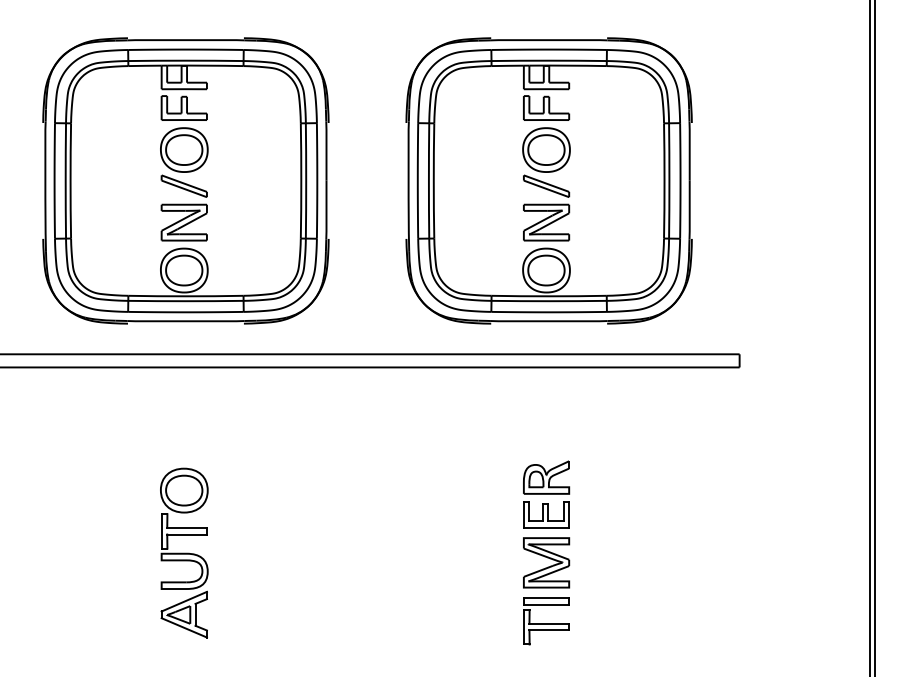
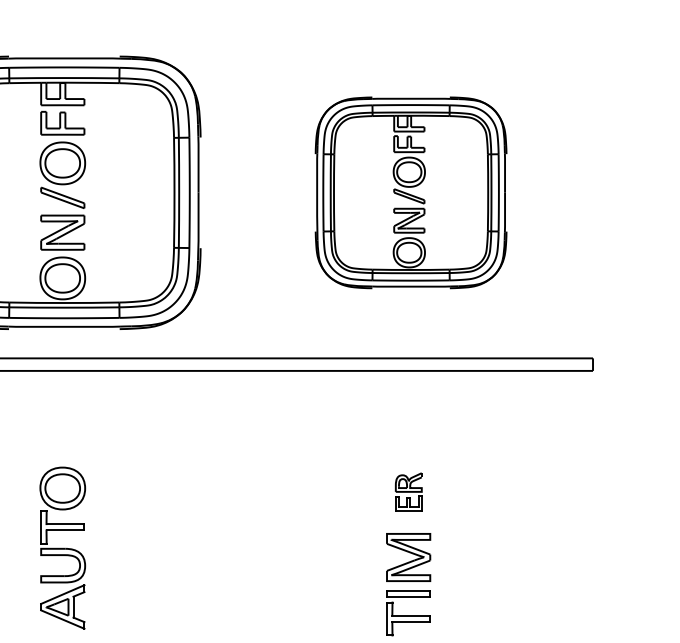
part: (548, 180) -> (410, 192), size x0.7
part: (546, 494) -> (408, 492), size x0.6

